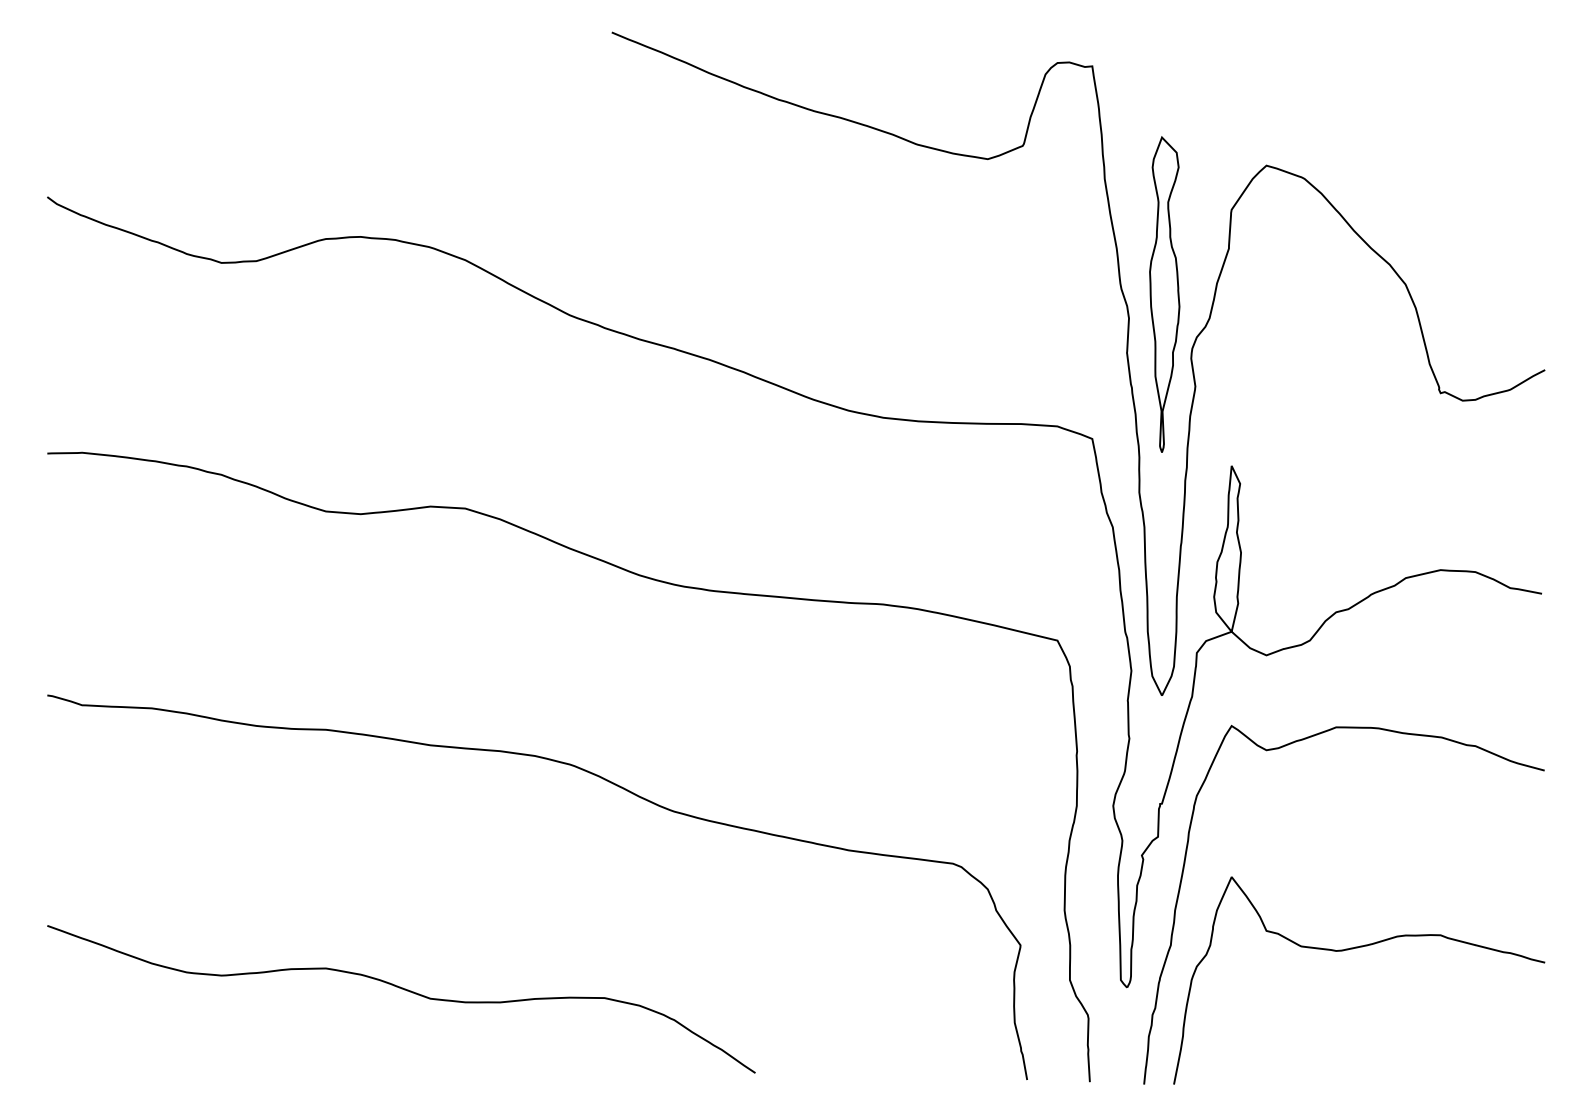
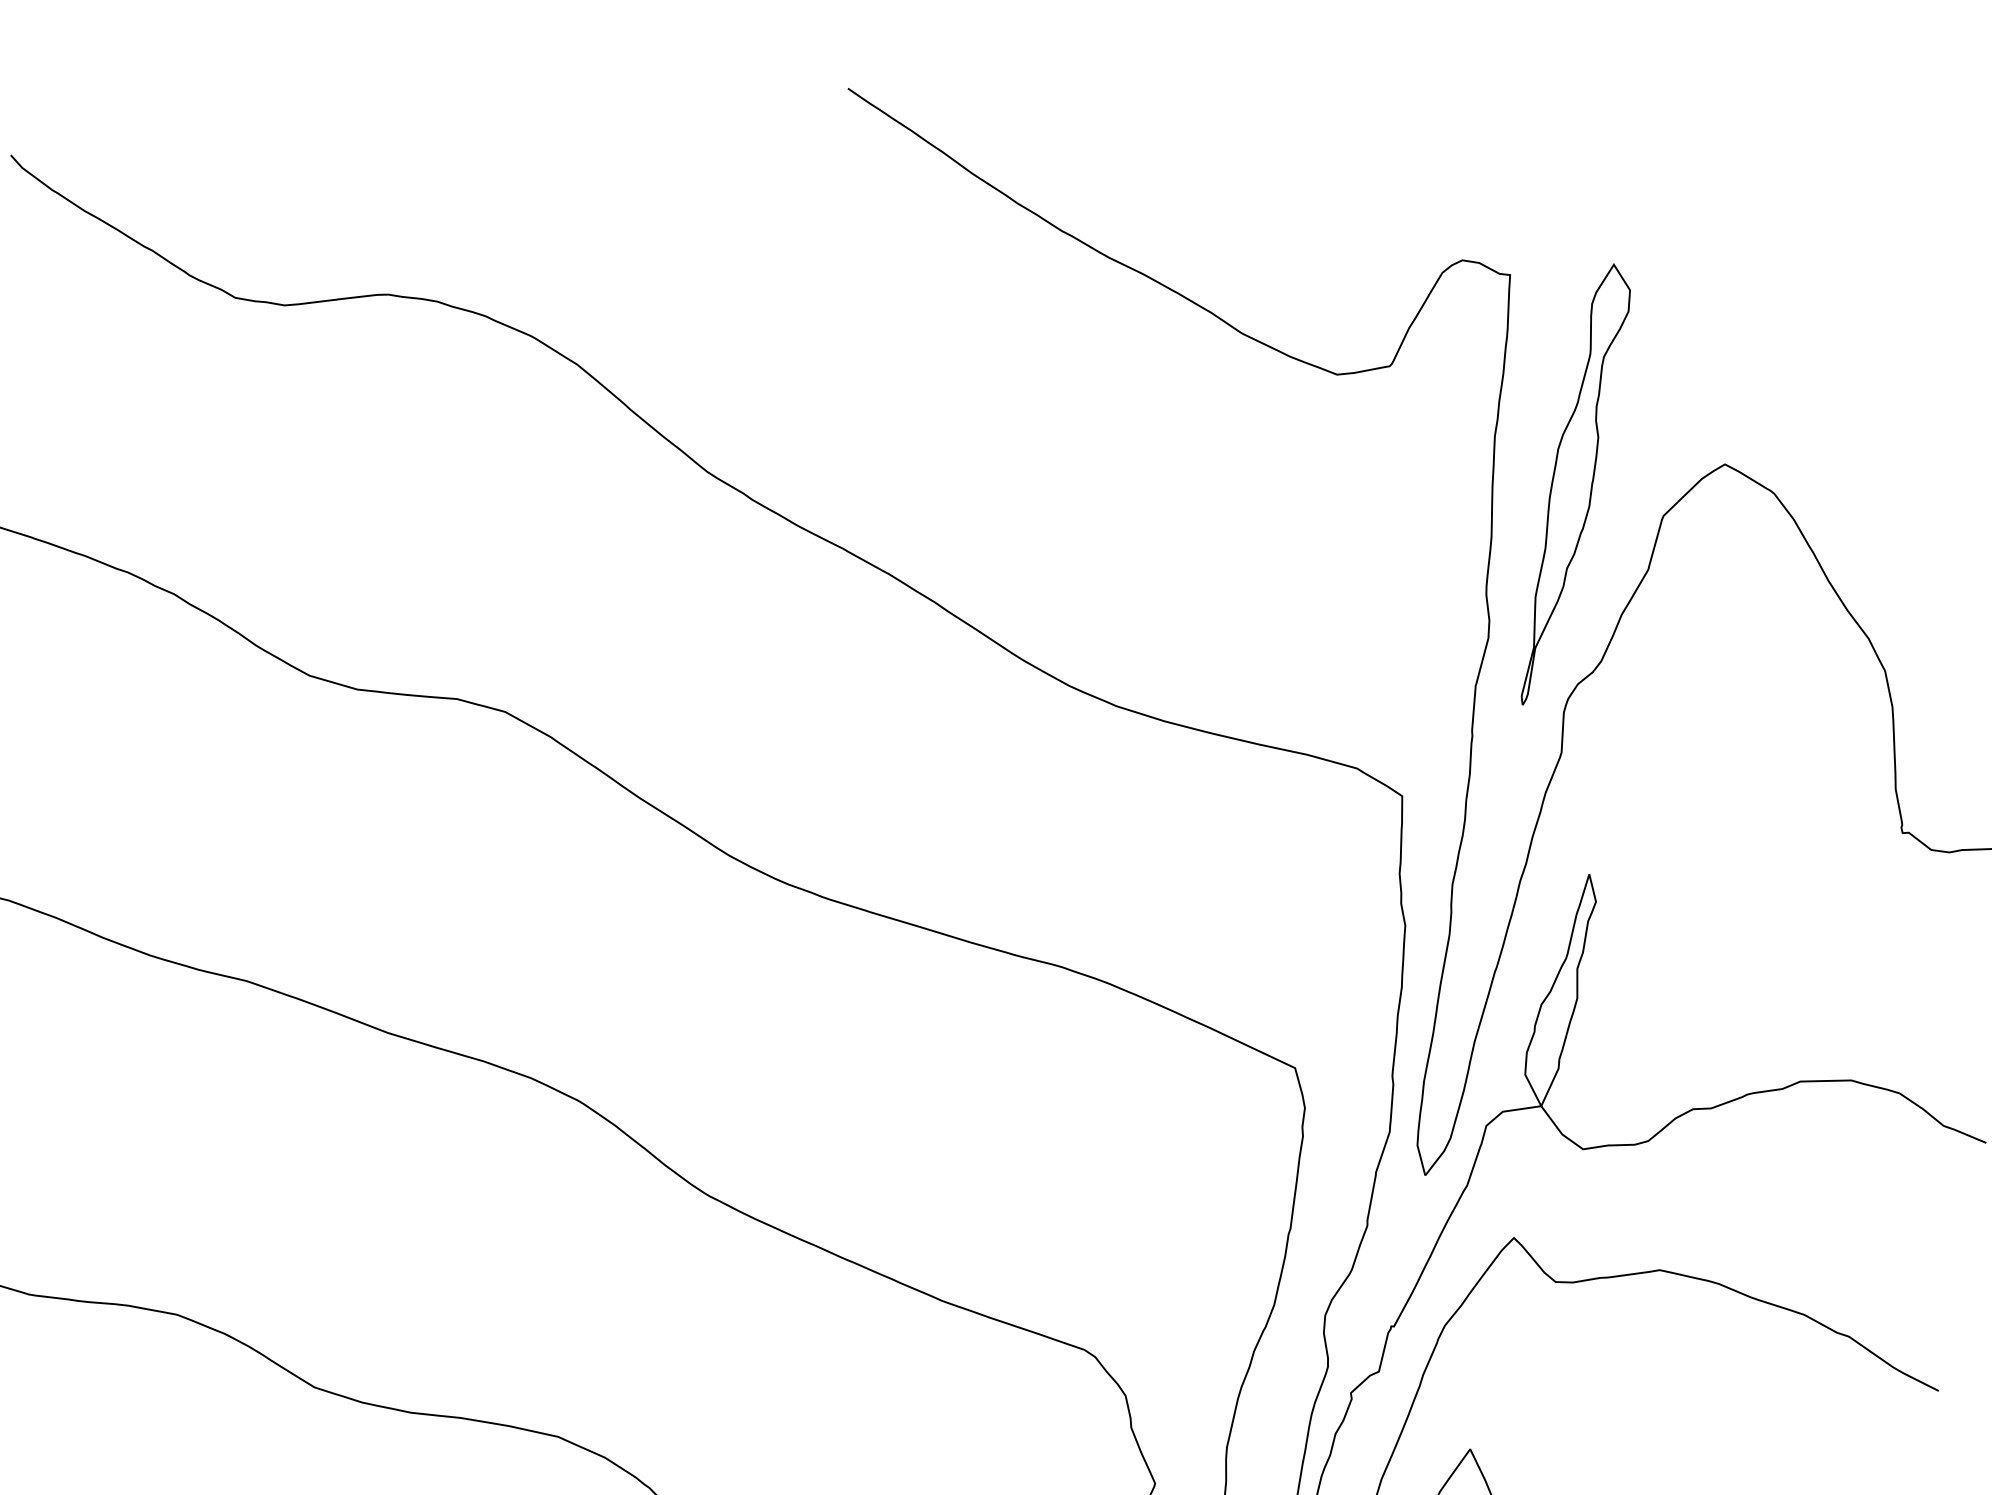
part: (1164, 294) -> (1571, 484), moved

